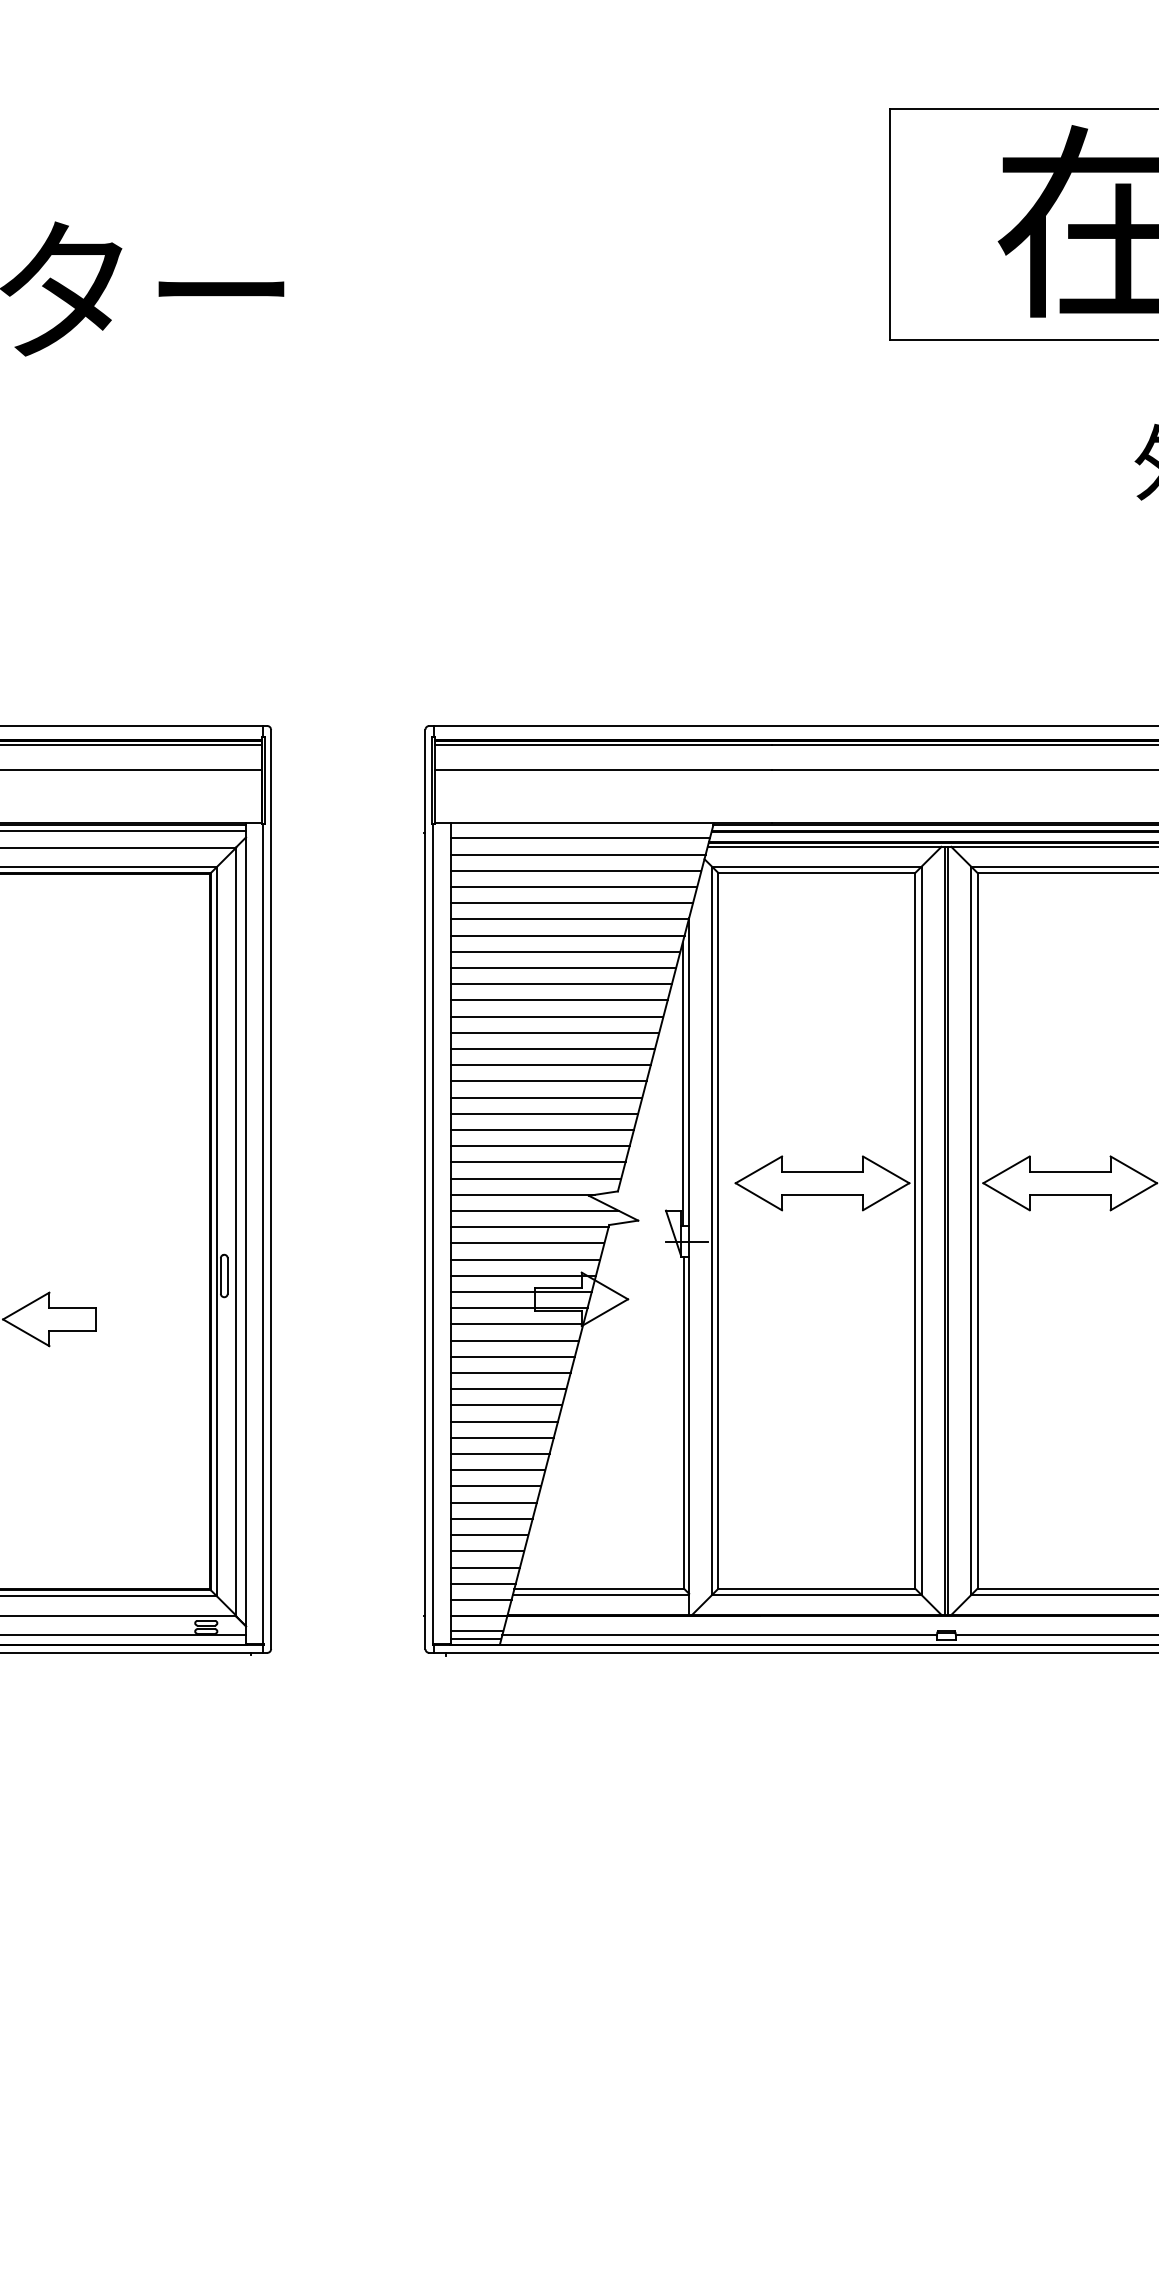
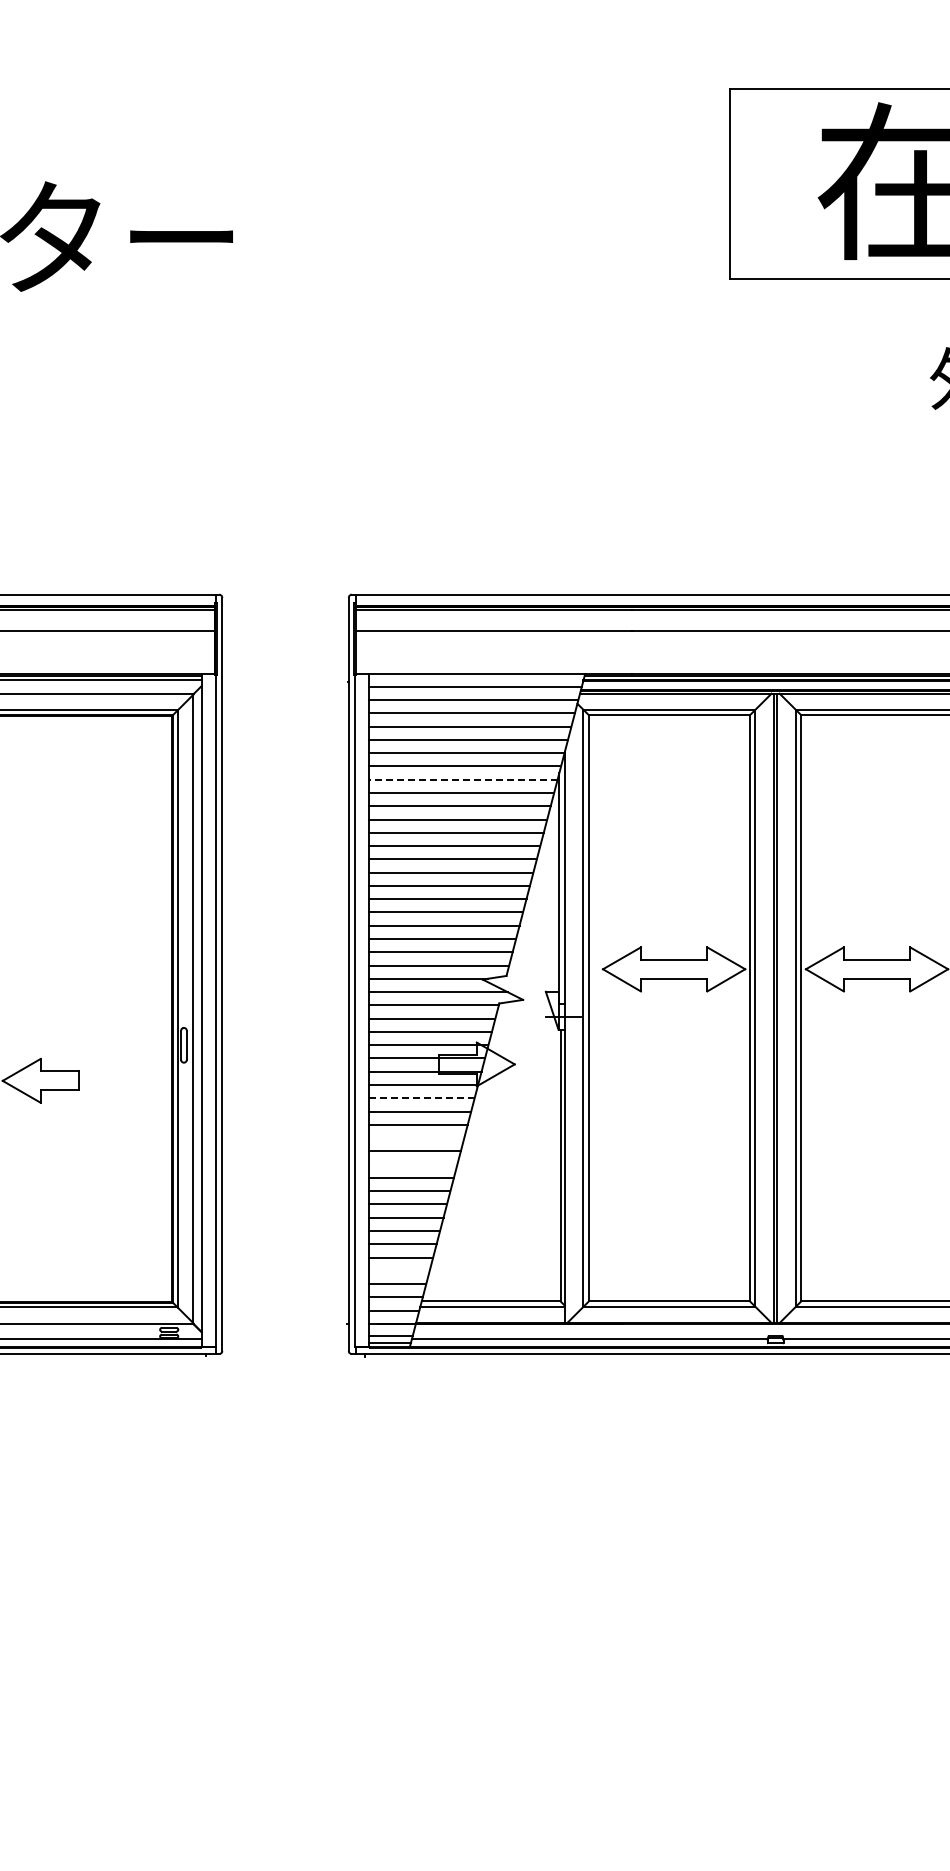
line: (564, 951) -> (462, 779), solid -> dashed
line: (514, 1340) -> (421, 1098), solid -> dashed
line: (508, 1389) -> (416, 1138), removed
line: (504, 1421) -> (413, 1164), removed
line: (487, 1550) -> (399, 1270), removed

